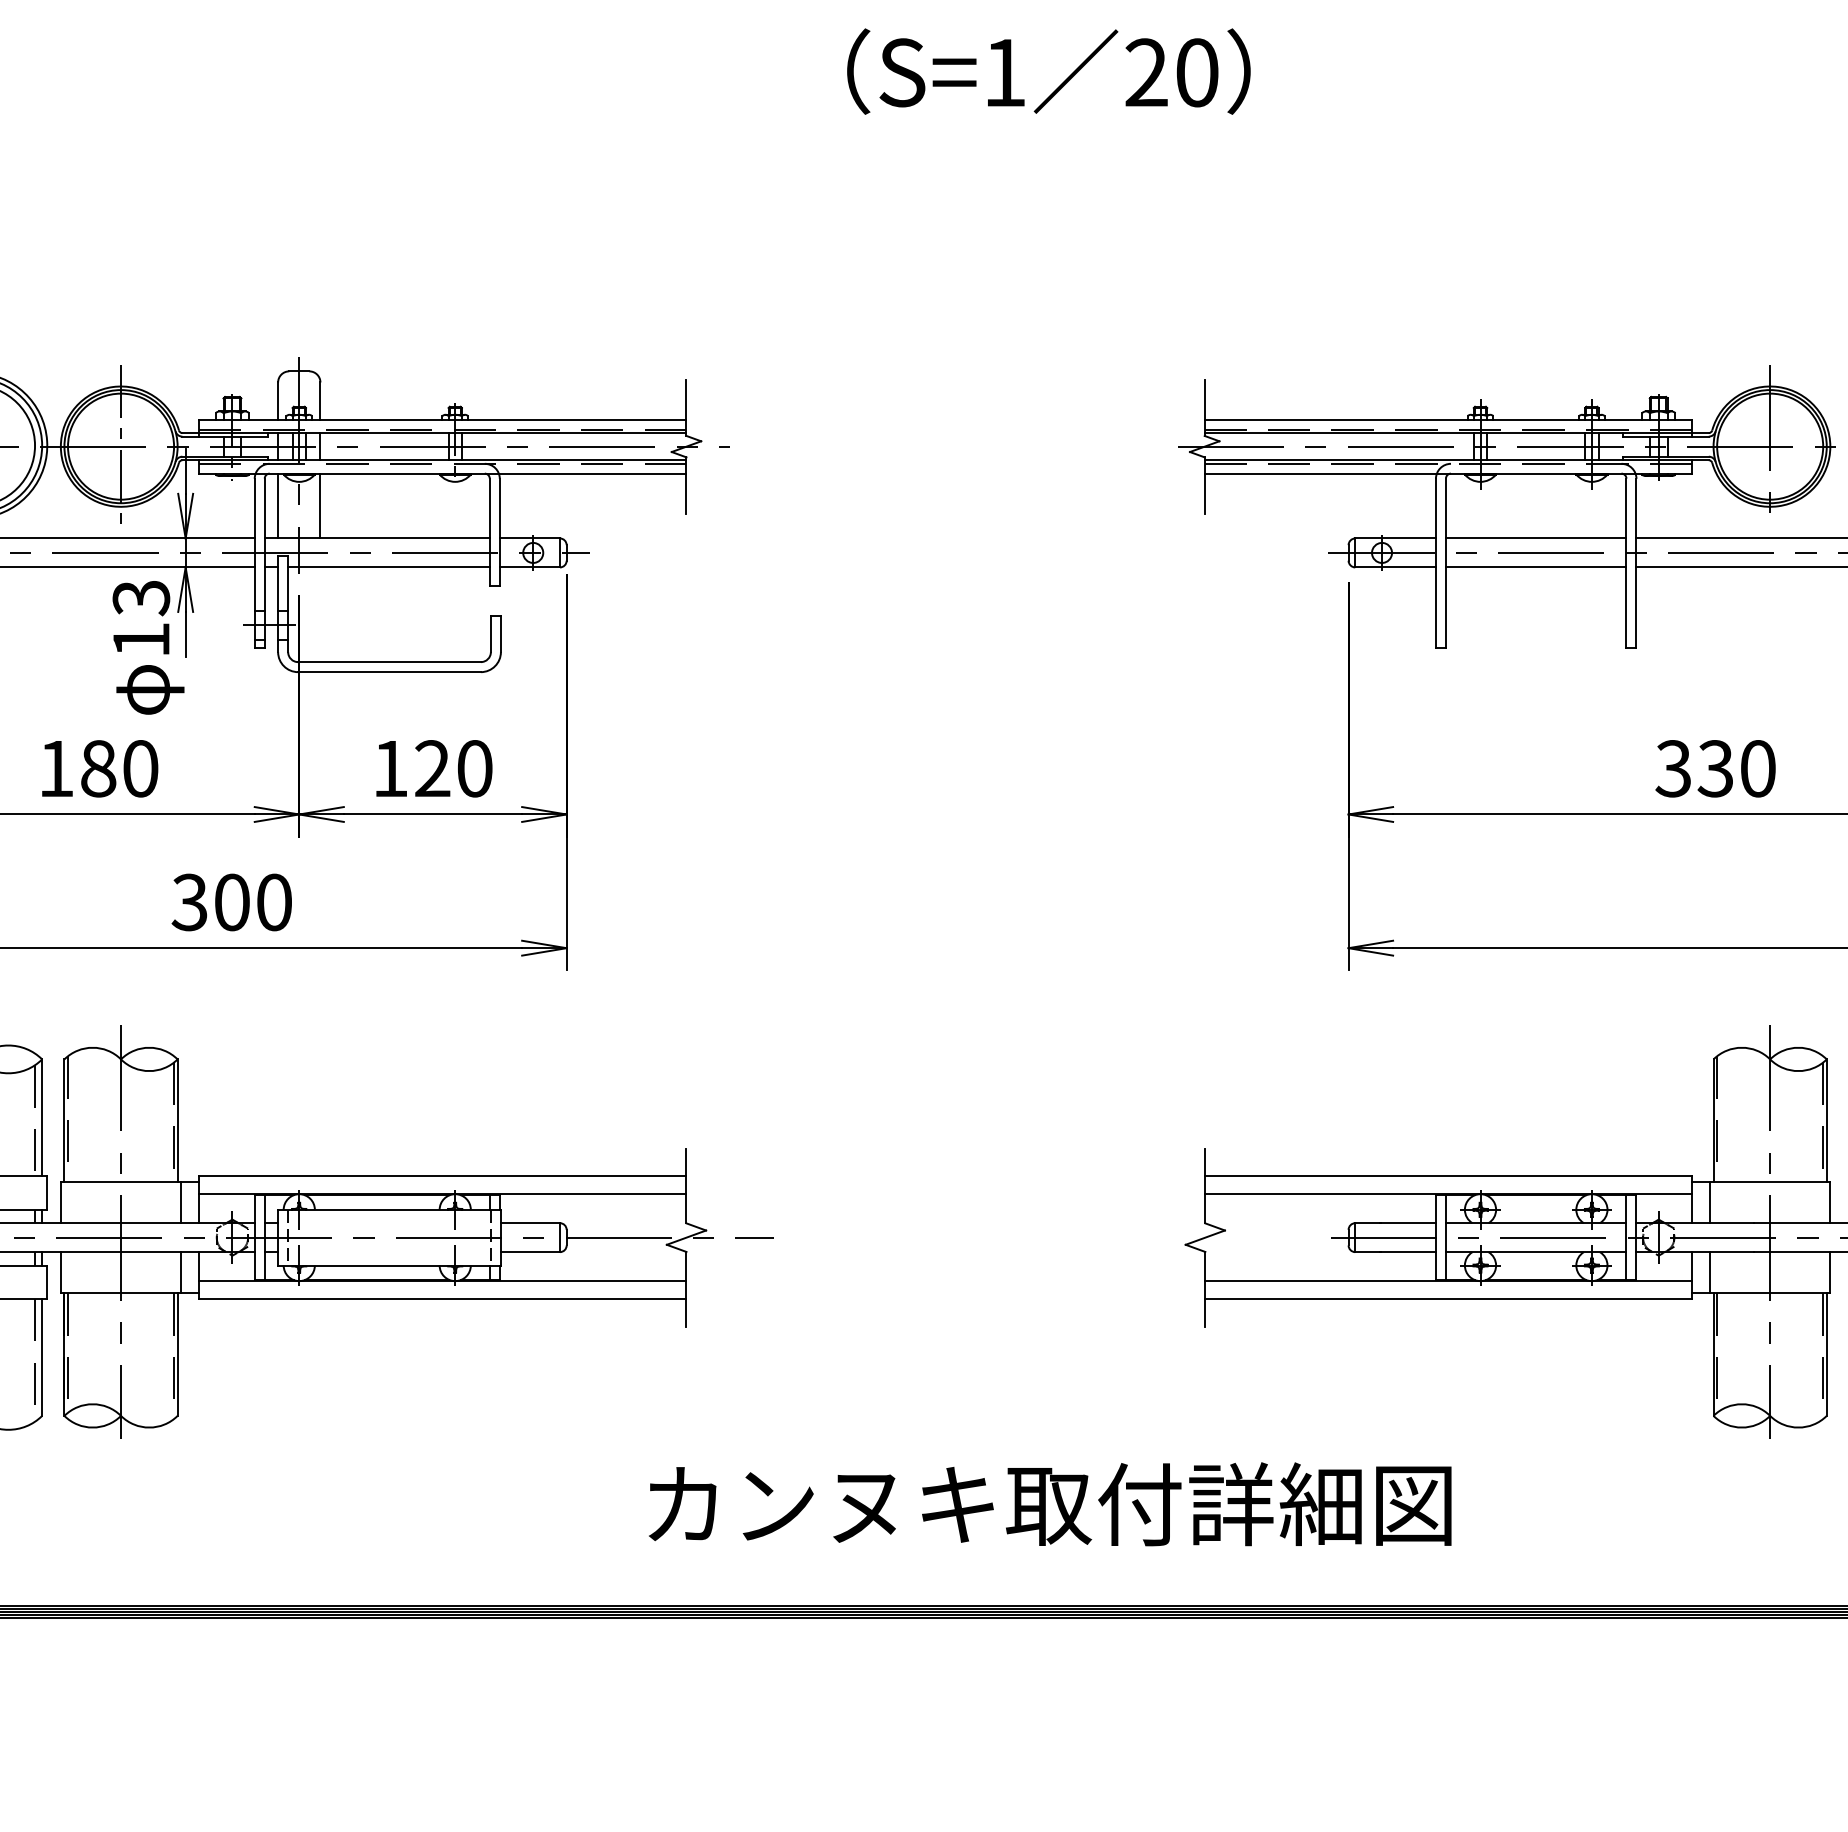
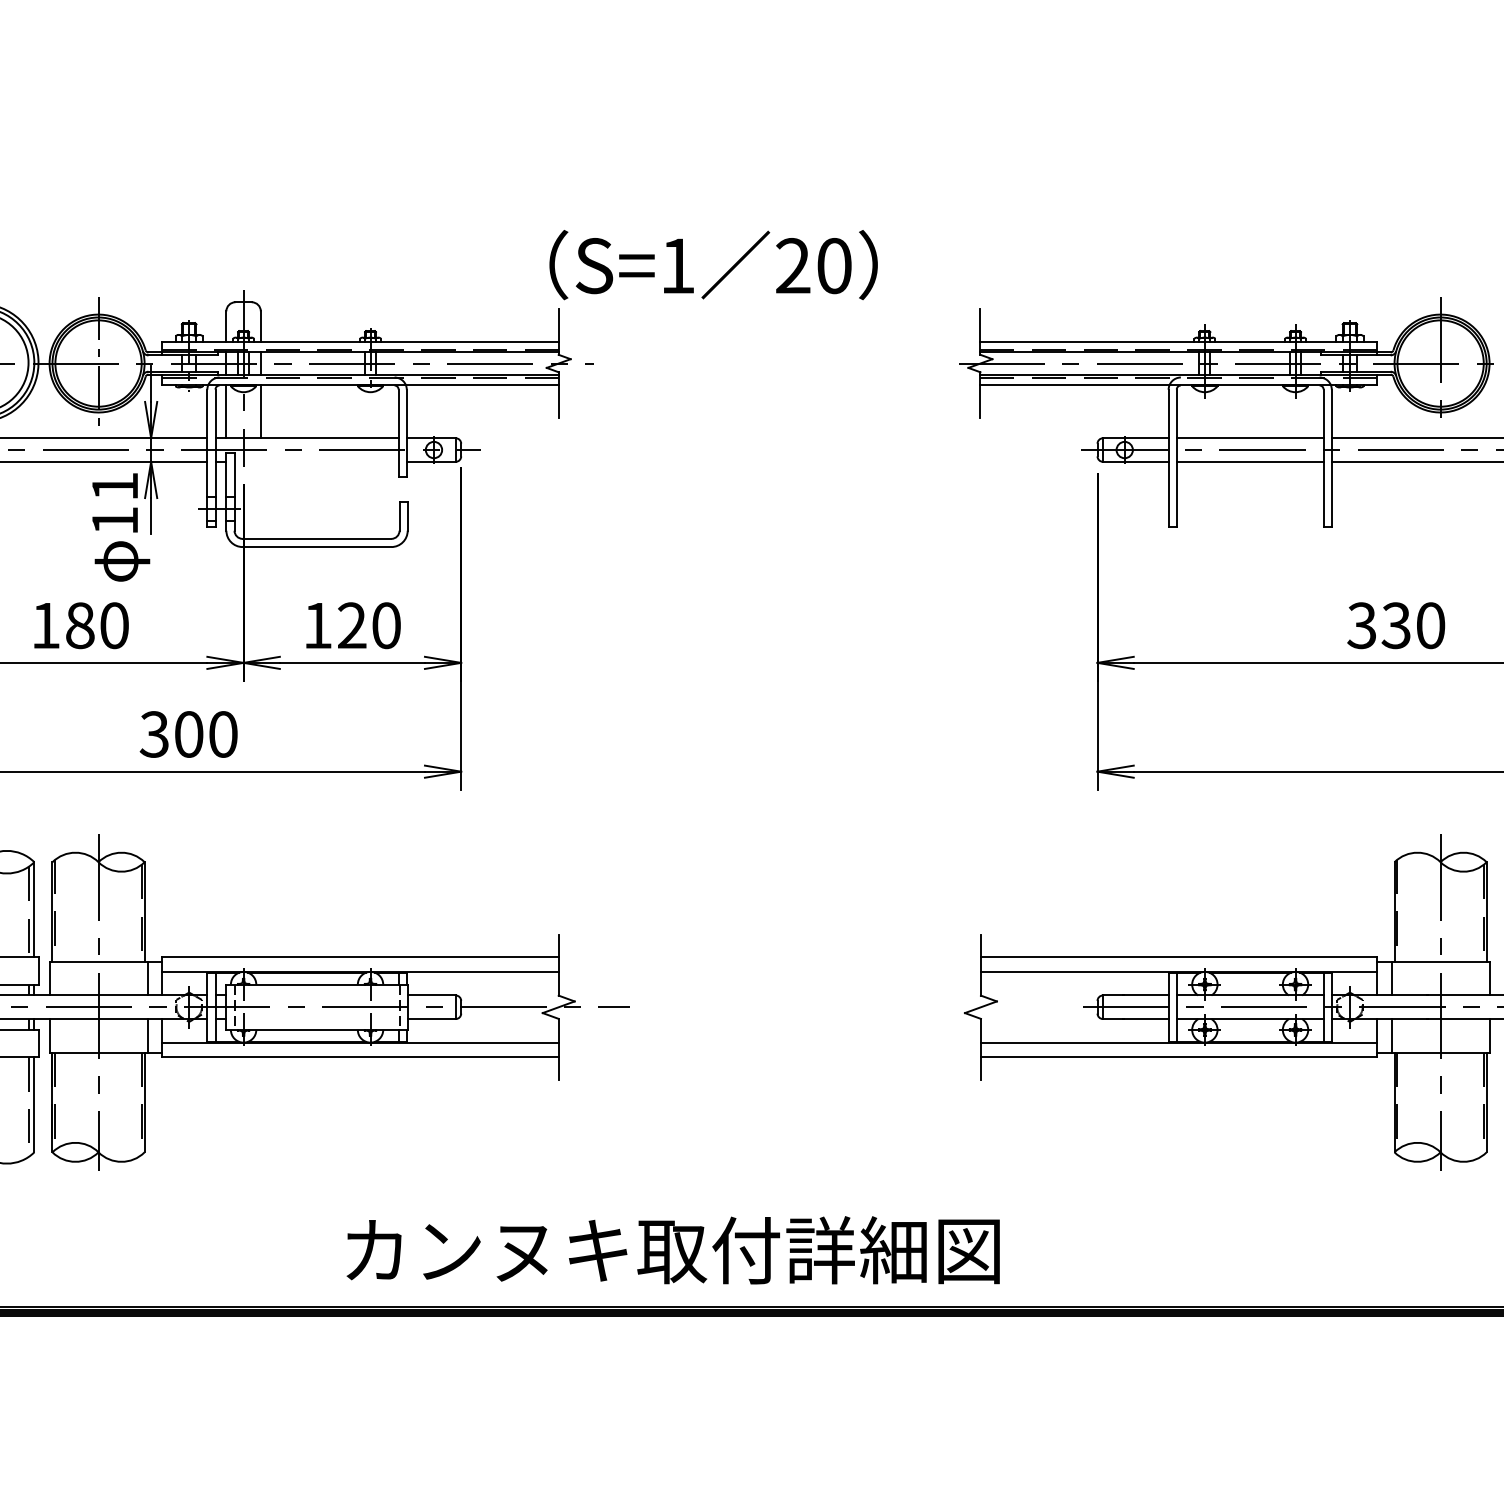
text: (1048, 71) -> (713, 264), moved
line: (388, 567) -> (316, 461), removed
text: (141, 598) -> (115, 487), 13 -> 11
text: (1050, 1504) -> (673, 1250), moved

